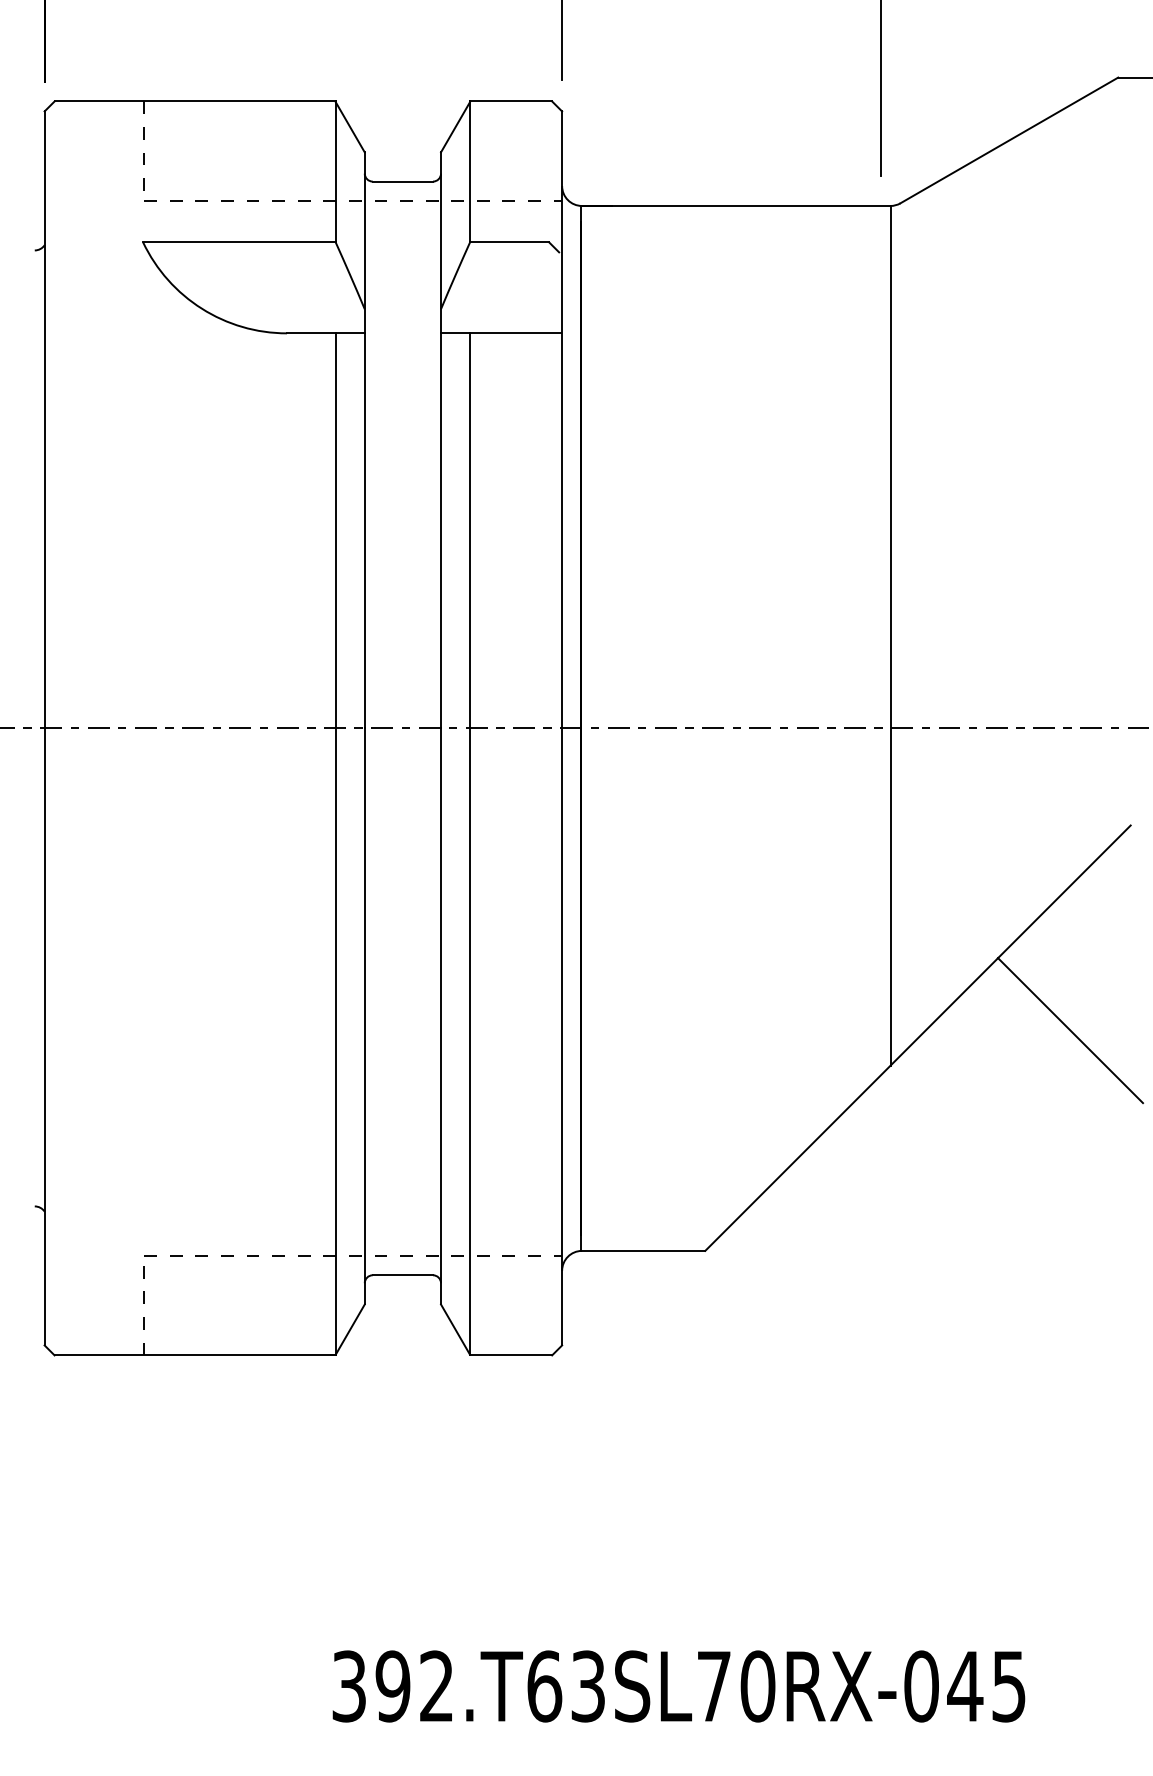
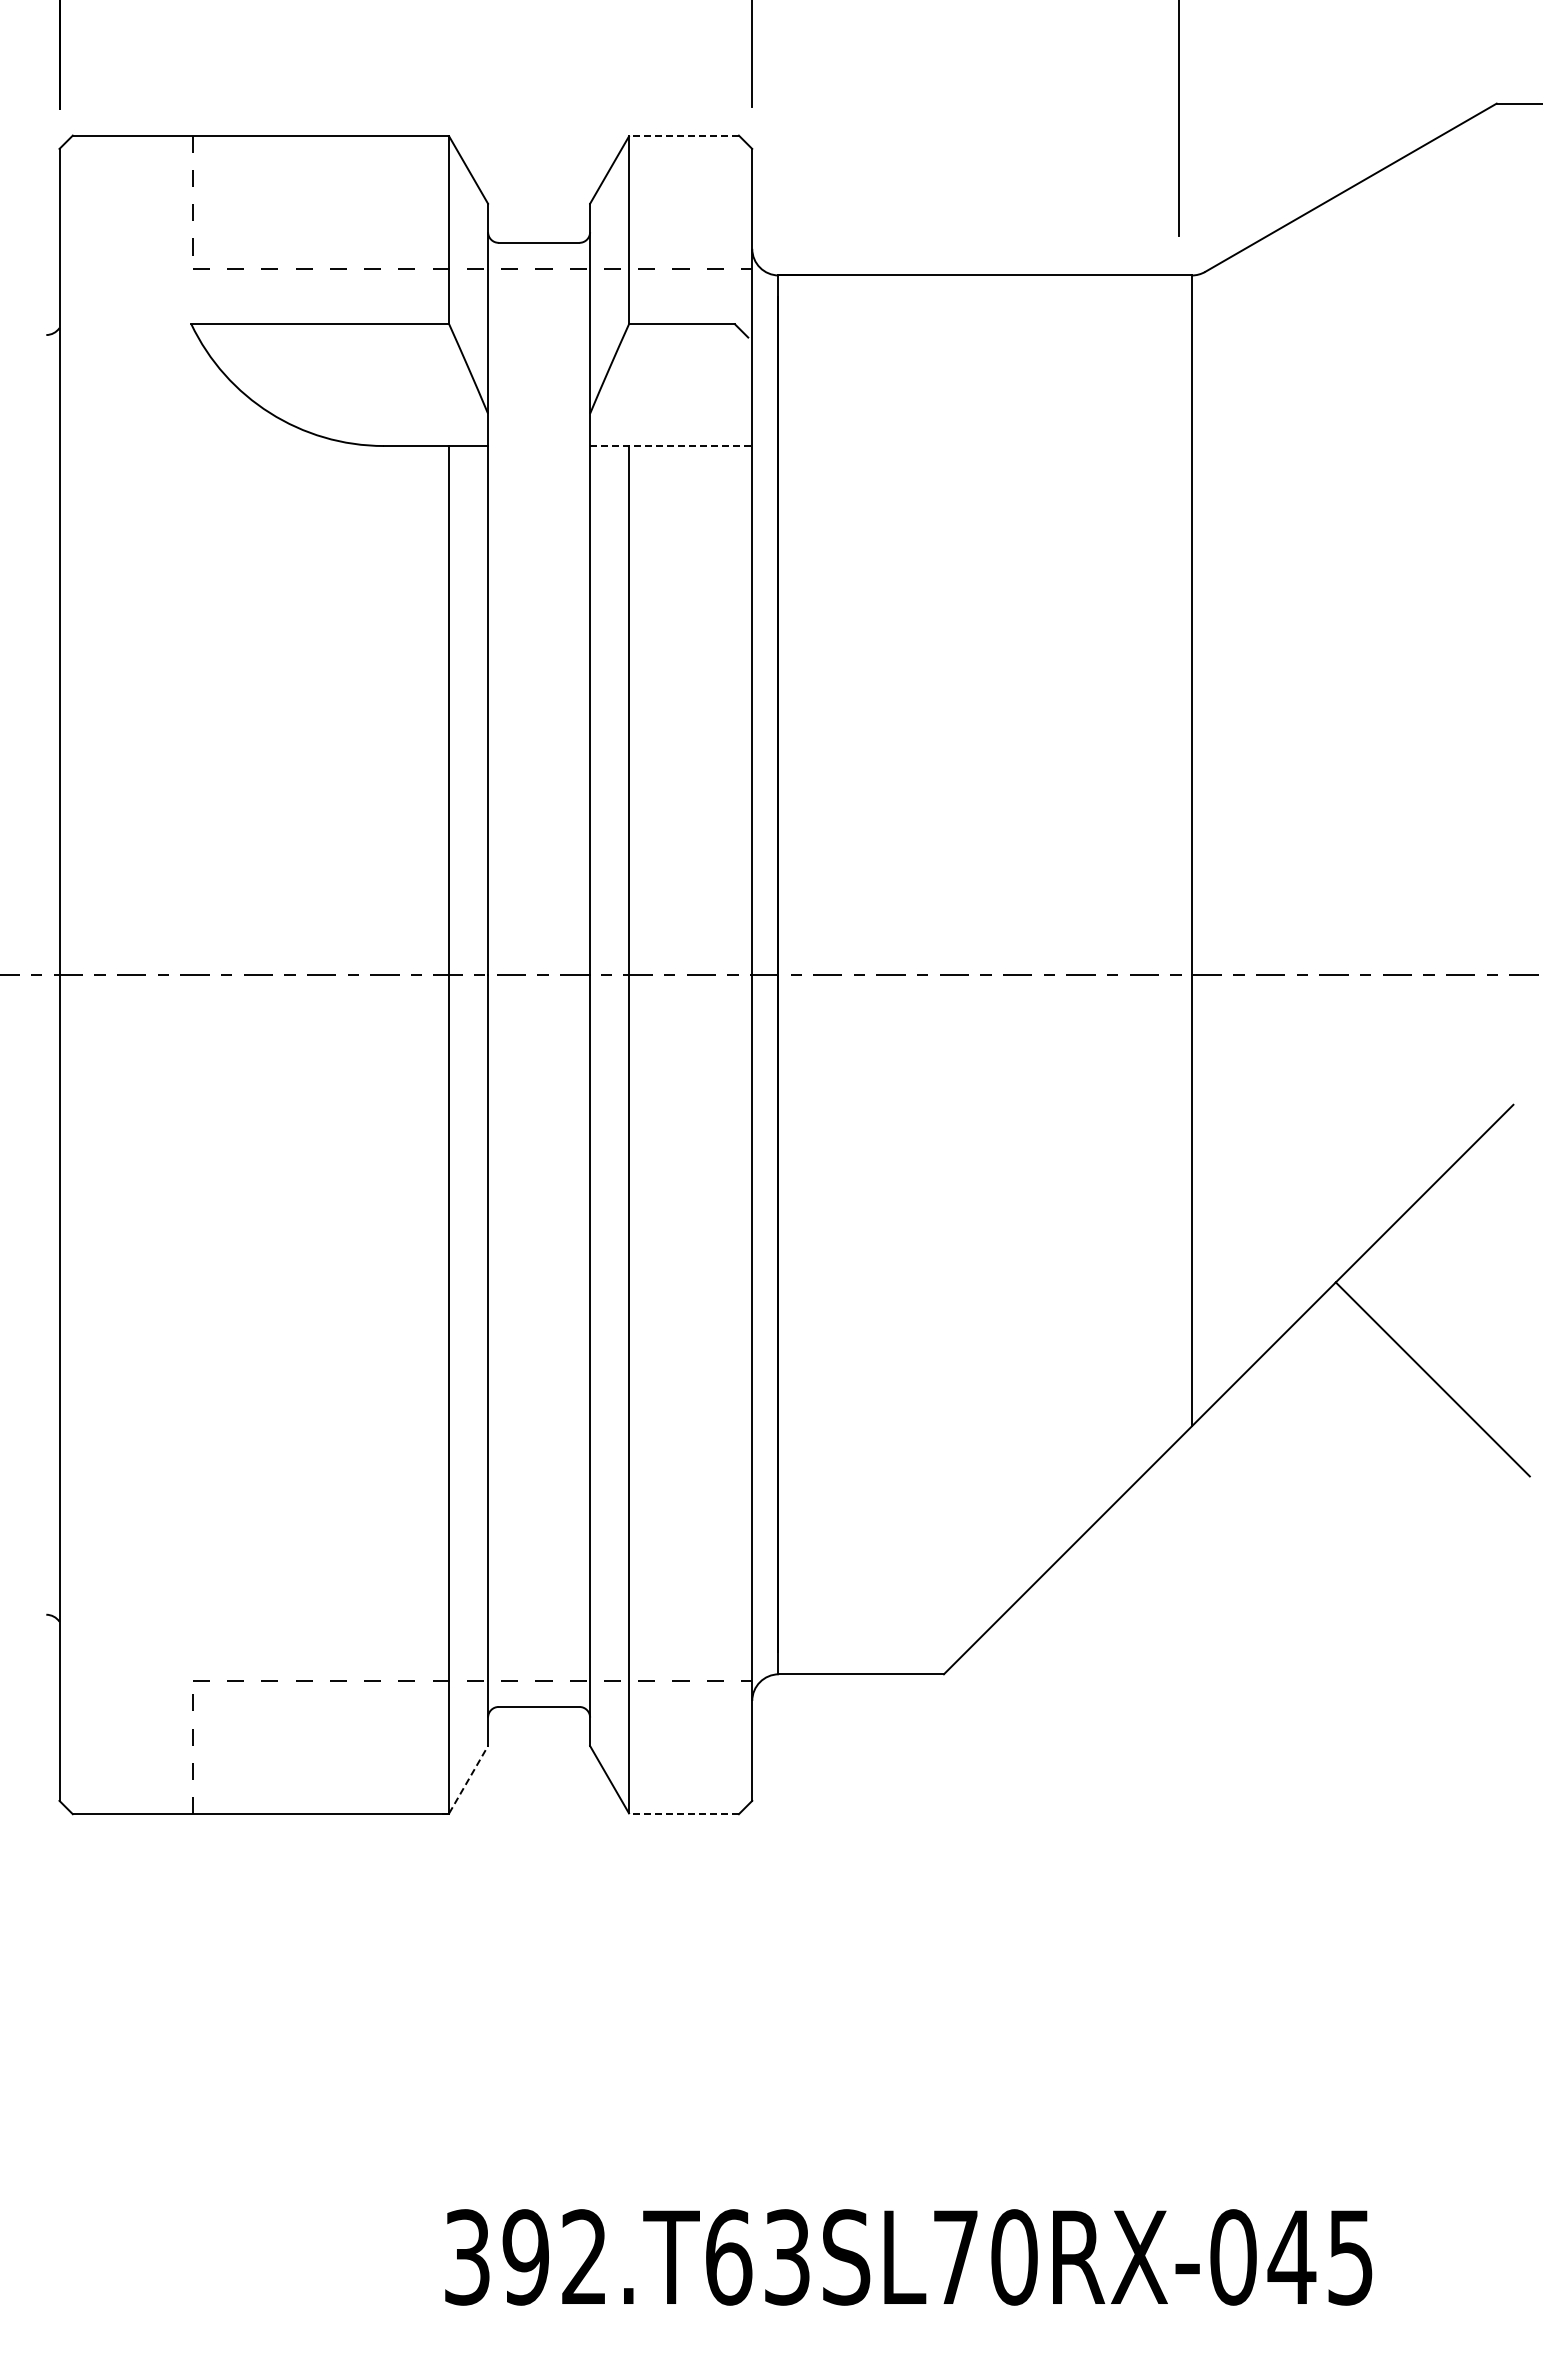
line: (510, 101) -> (683, 135), solid -> dashed
line: (501, 333) -> (670, 446), solid -> dashed
line: (350, 1329) -> (468, 1779), solid -> dashed
line: (510, 1355) -> (683, 1814), solid -> dashed

